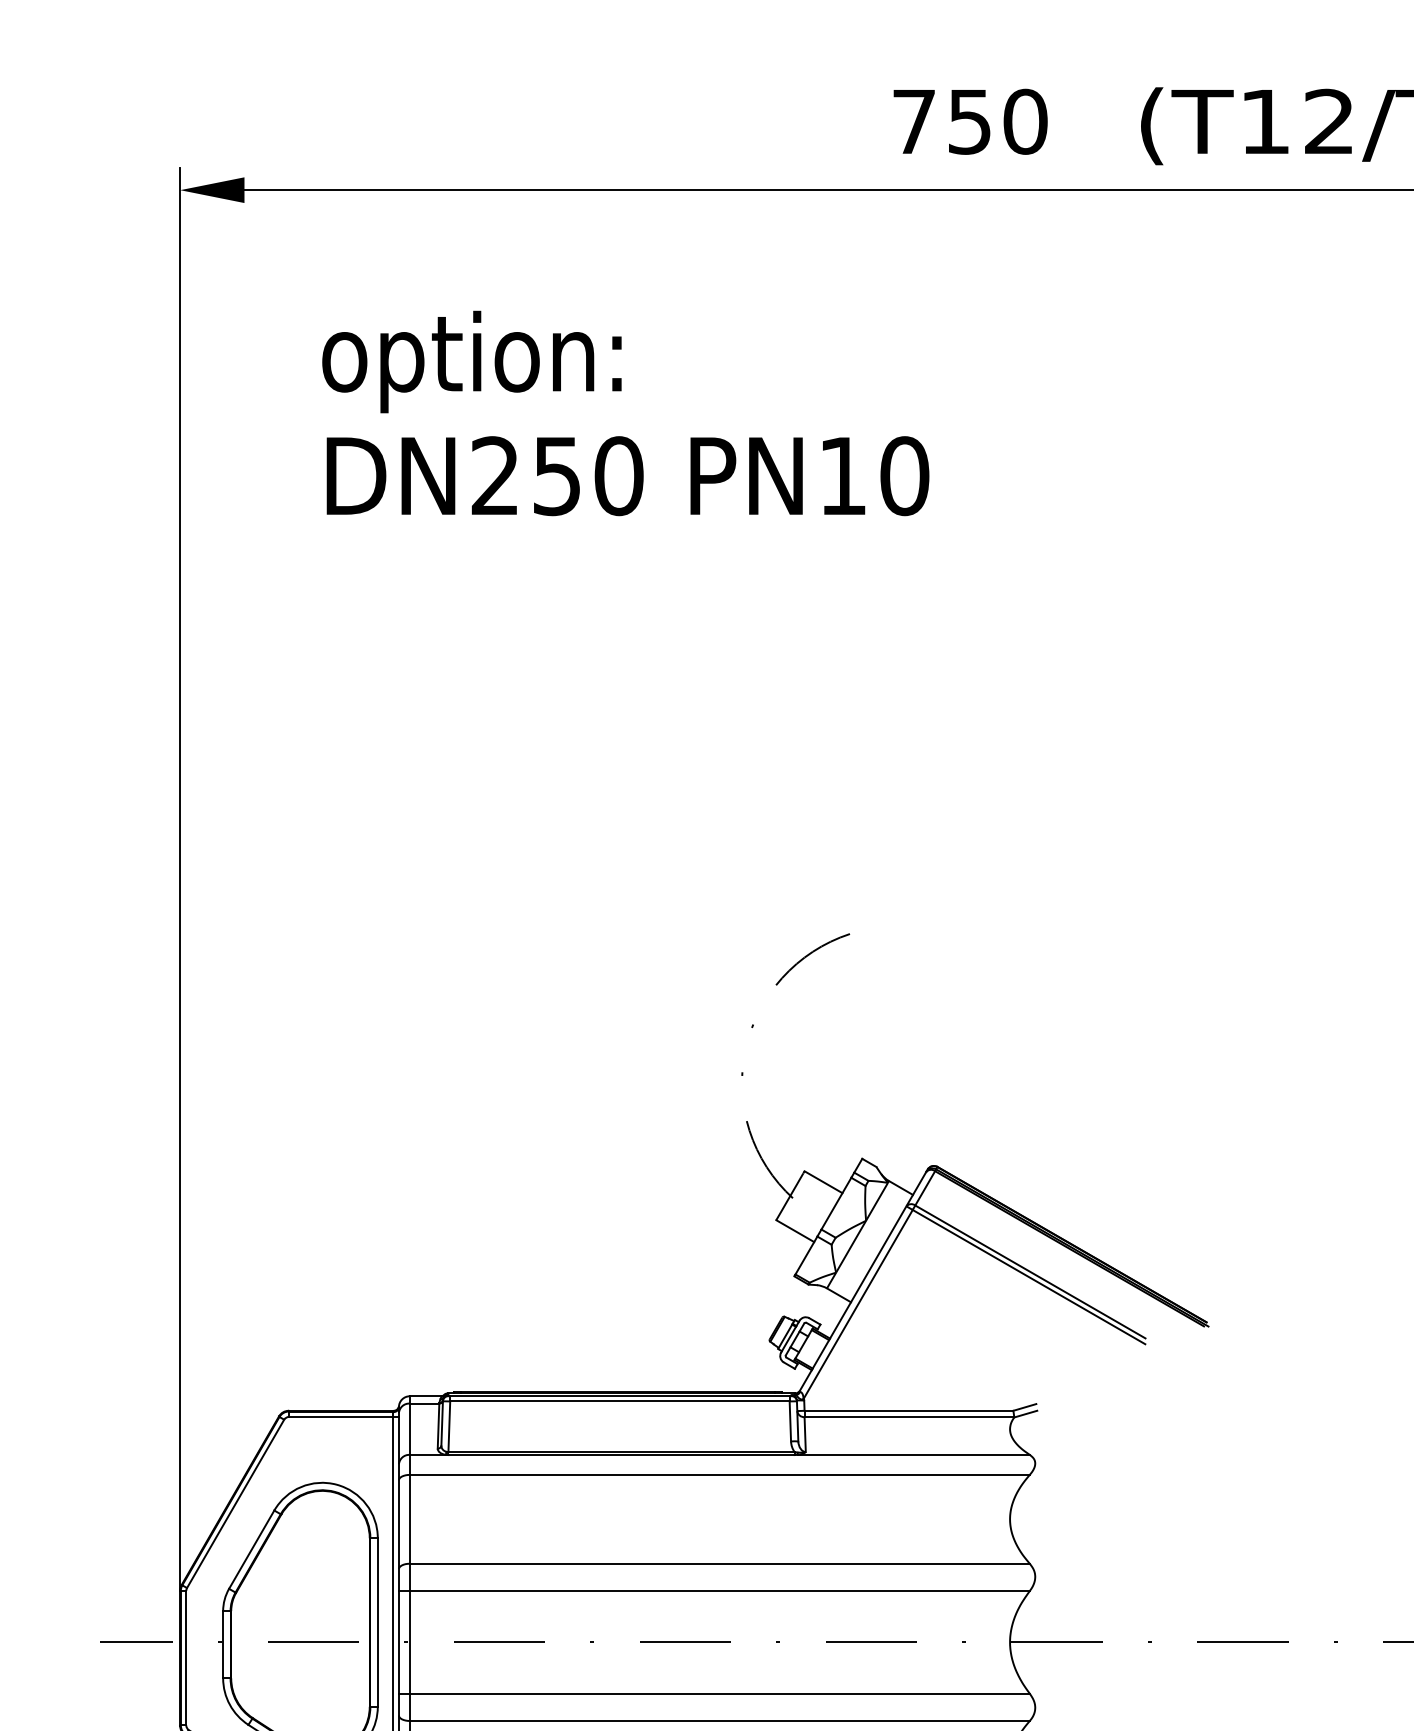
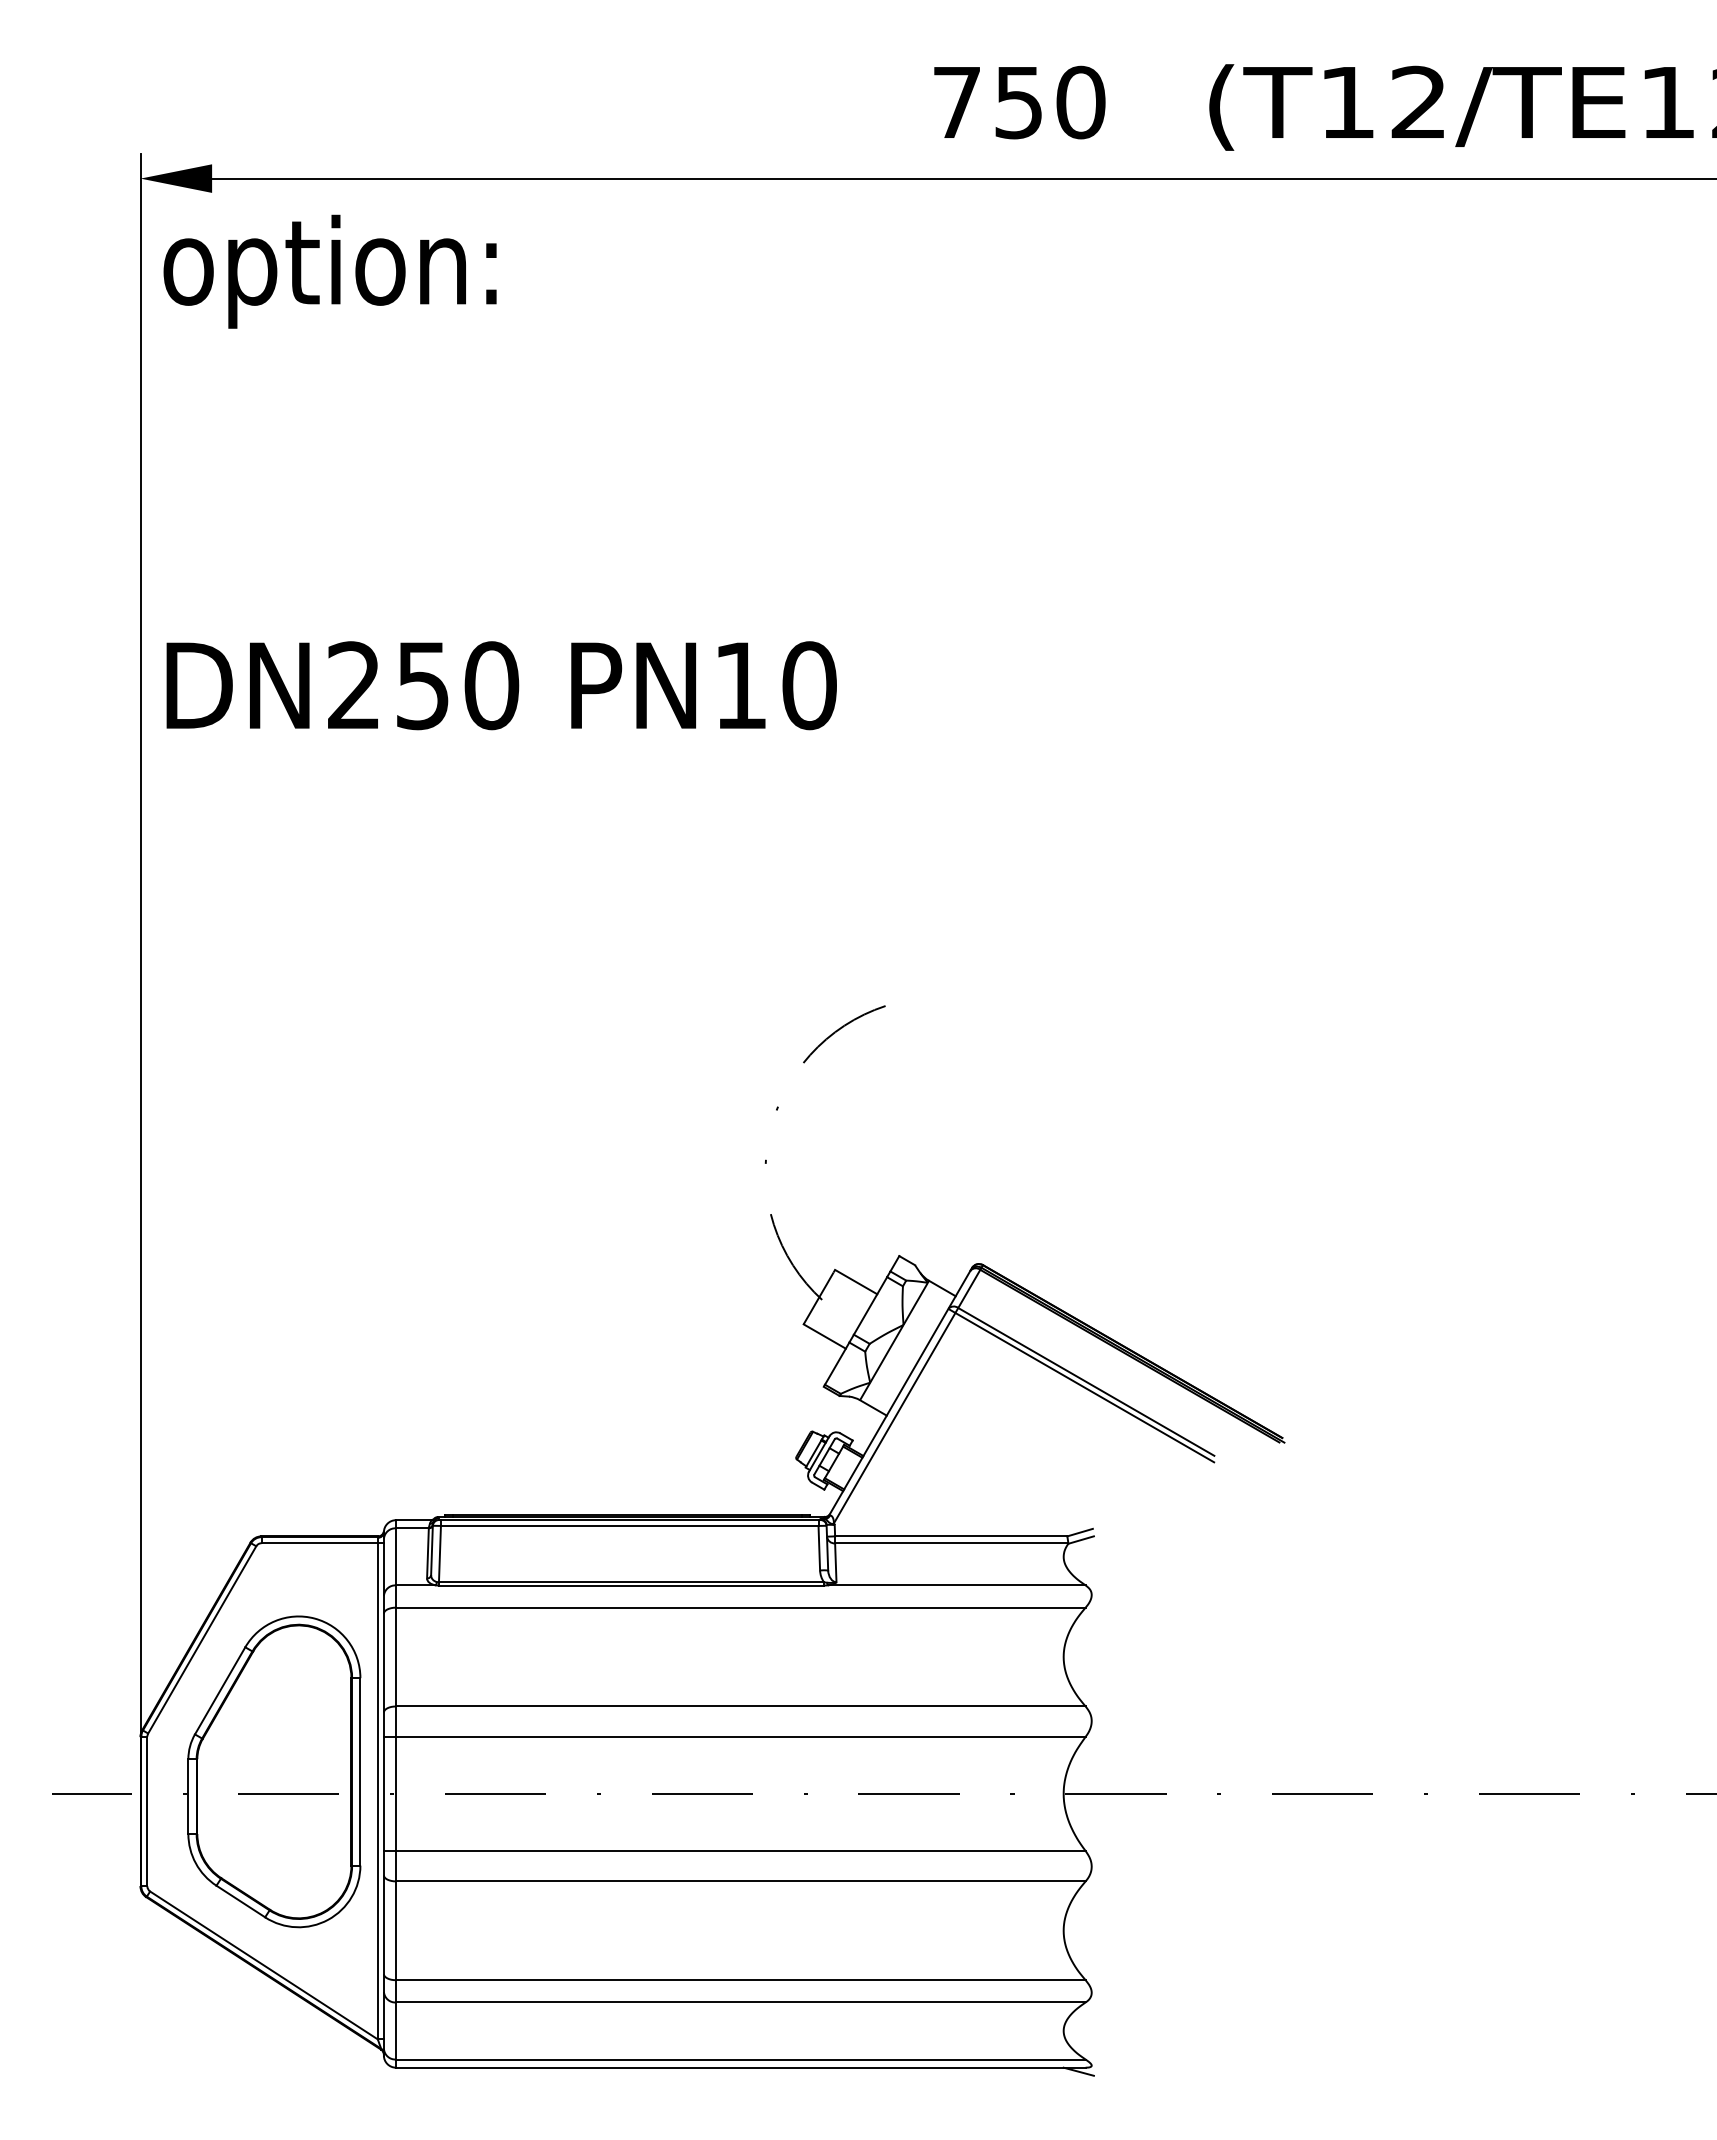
text: (471, 361) -> (329, 271), moved
text: (627, 475) -> (501, 685), moved

